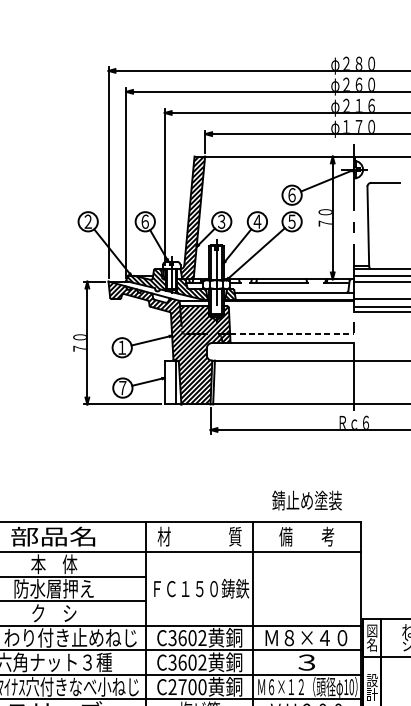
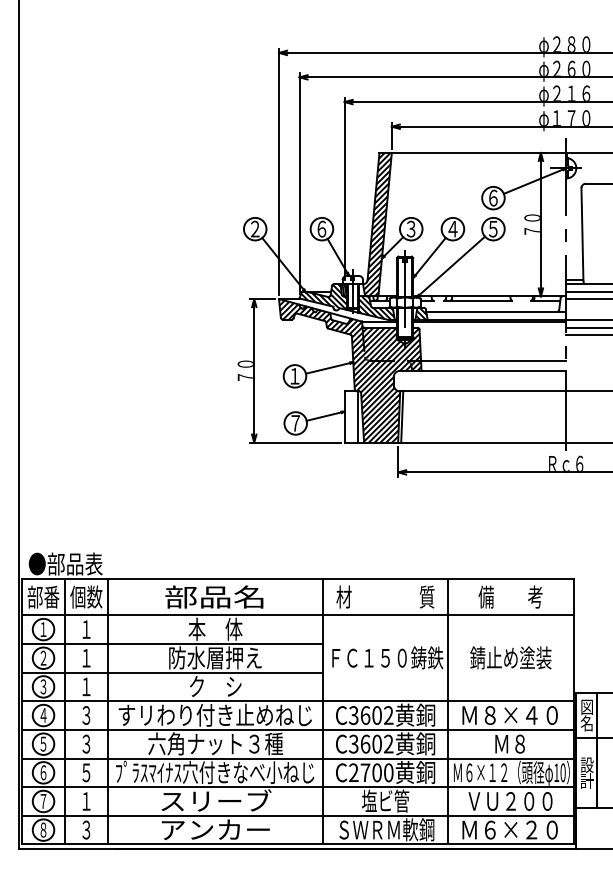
line: (292, 334) -> (493, 360), dashed -> solid
text: (306, 500) -> (510, 657), moved
text: (305, 662) -> (509, 743), ３ -> Ｍ８

